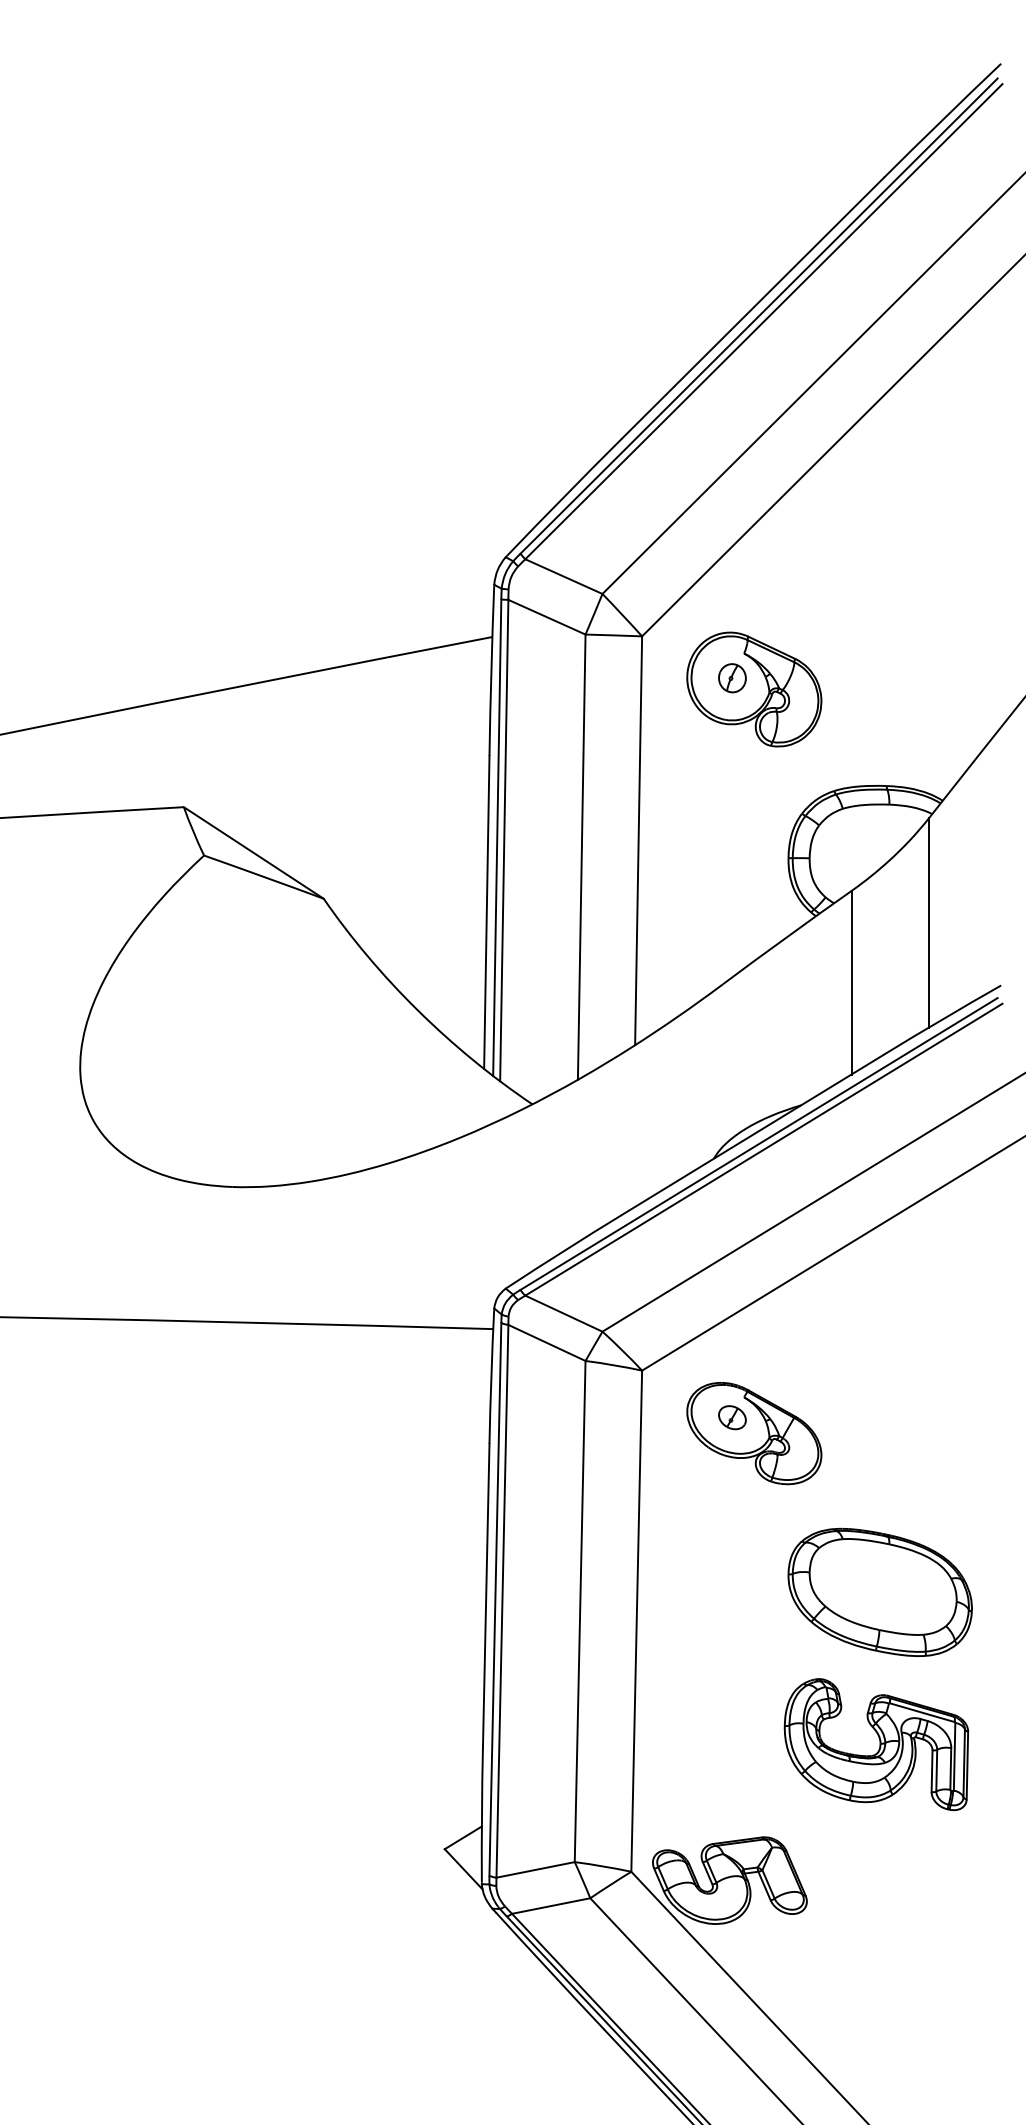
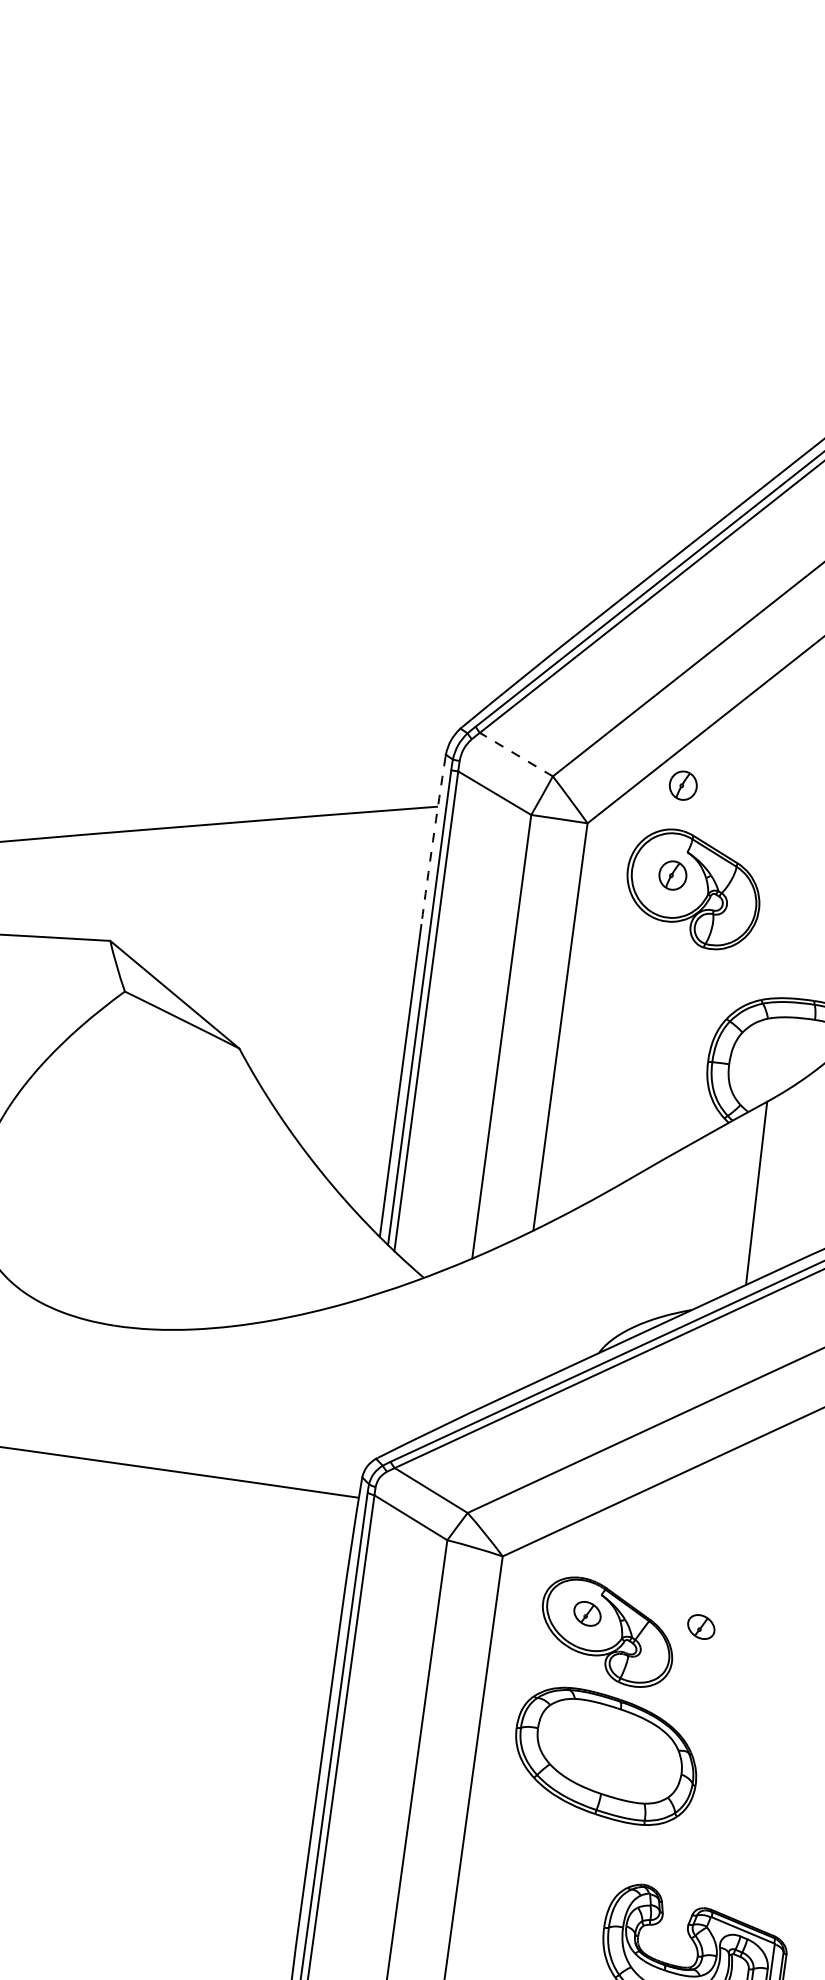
line: (563, 576) -> (515, 754), solid -> dashed
part: (732, 588) -> (683, 785), added
arc: (491, 671) -> (433, 840), solid -> dashed
part: (846, 1417) -> (701, 1626), added
part: (879, 1592) -> (605, 1756), moved

